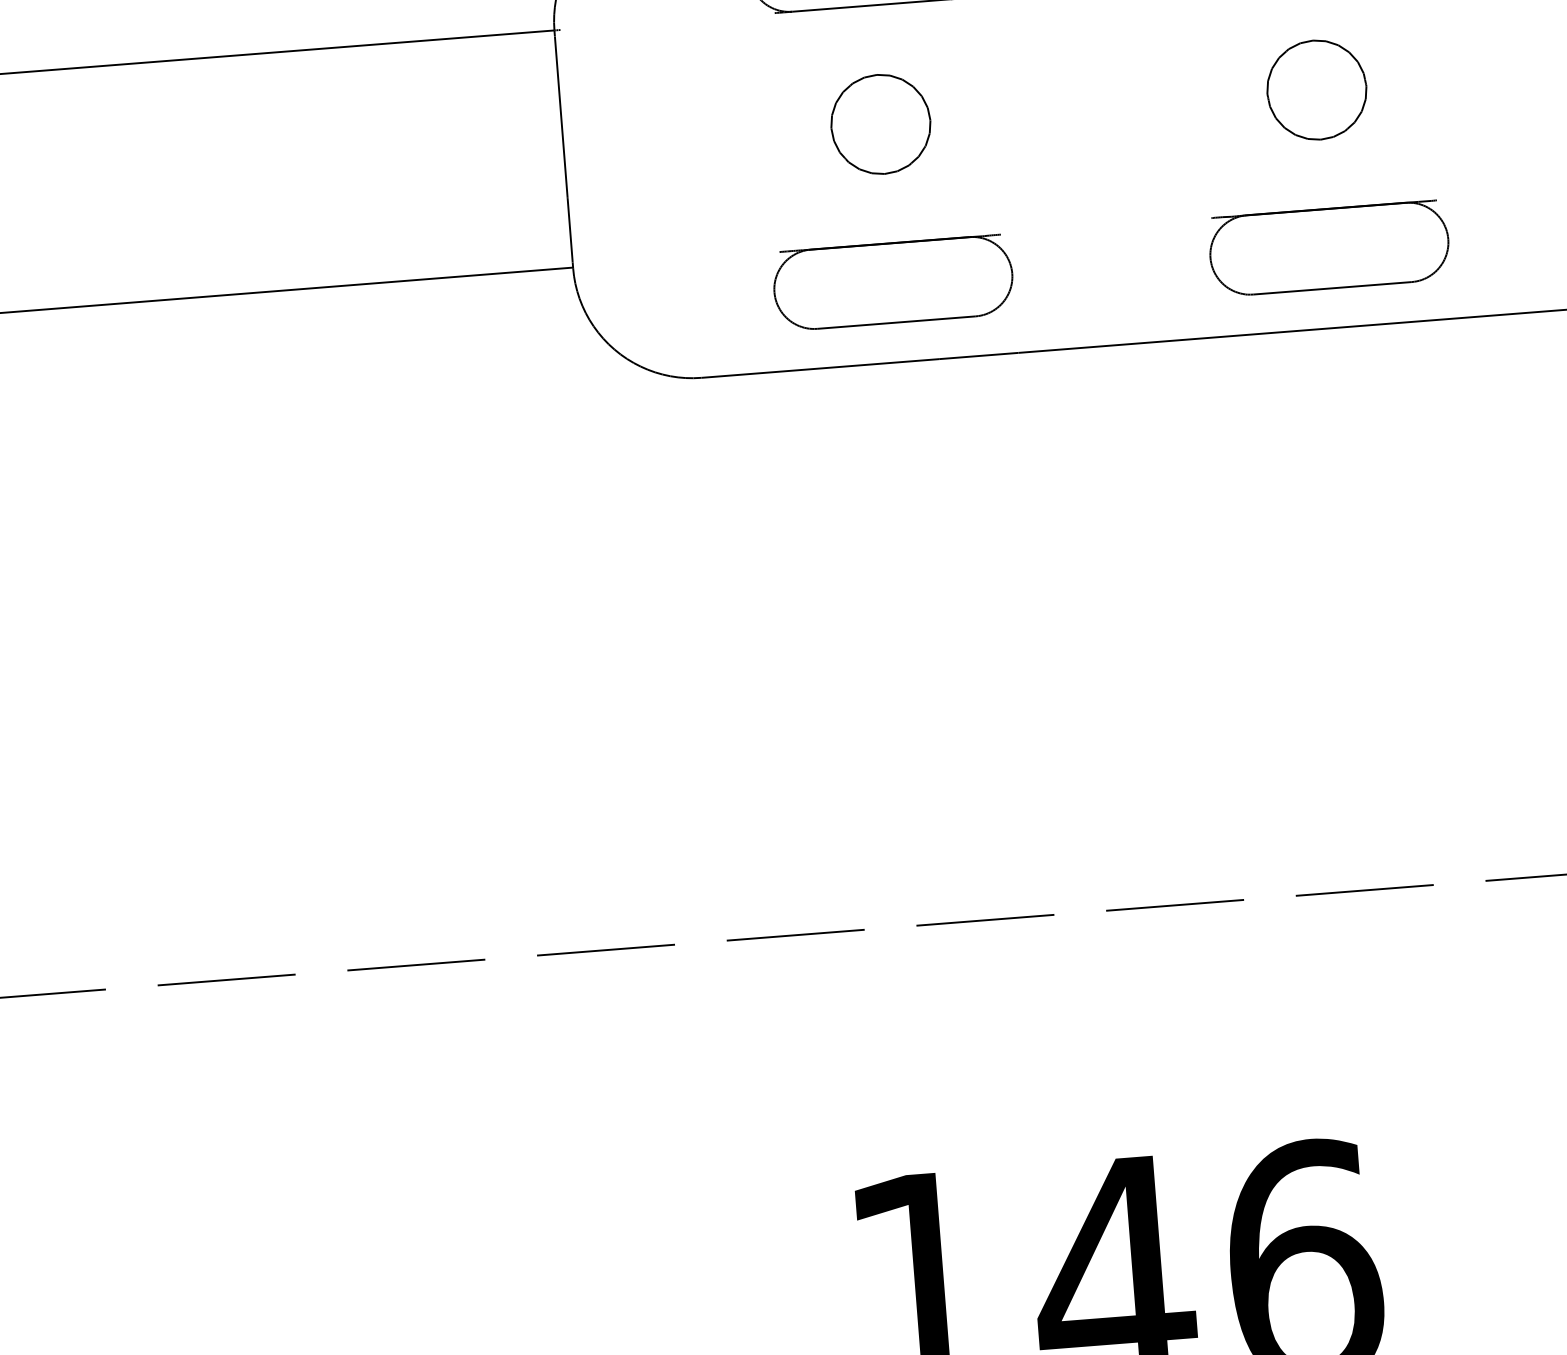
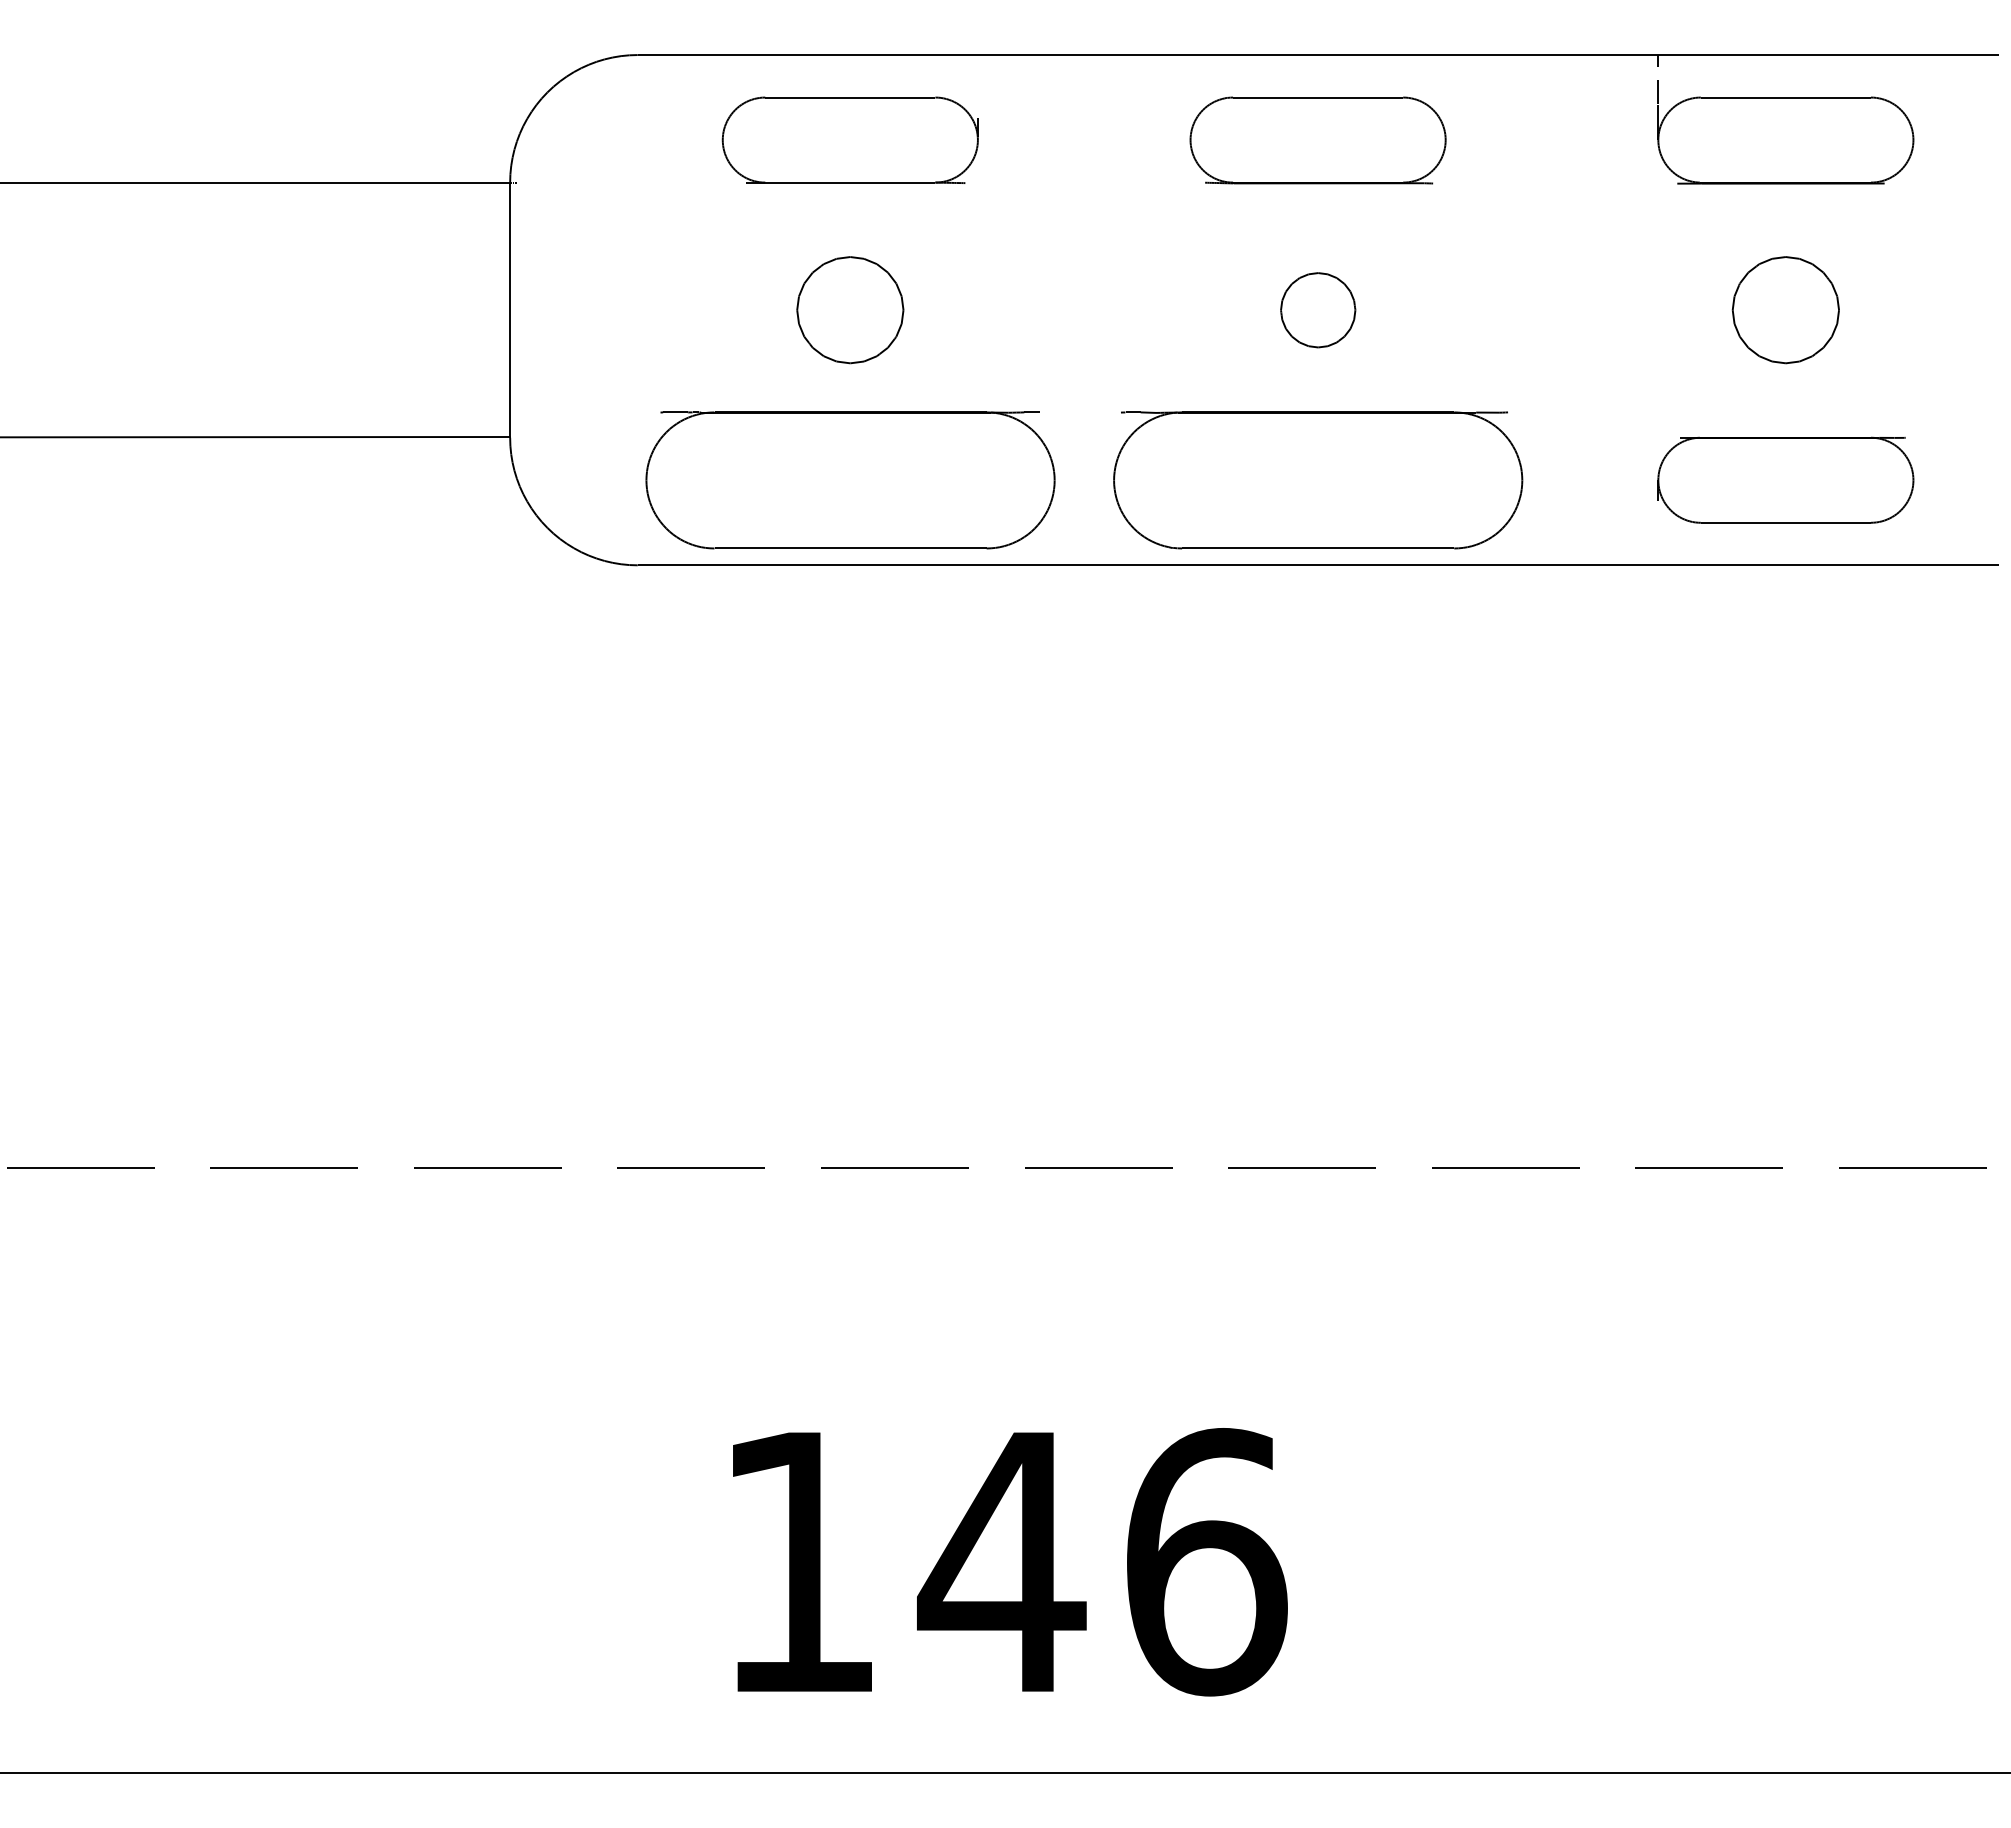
part: (1317, 90) -> (1318, 310), size x0.7
part: (1328, 247) -> (1317, 479), size x1.6
part: (892, 282) -> (849, 479), size x1.6

